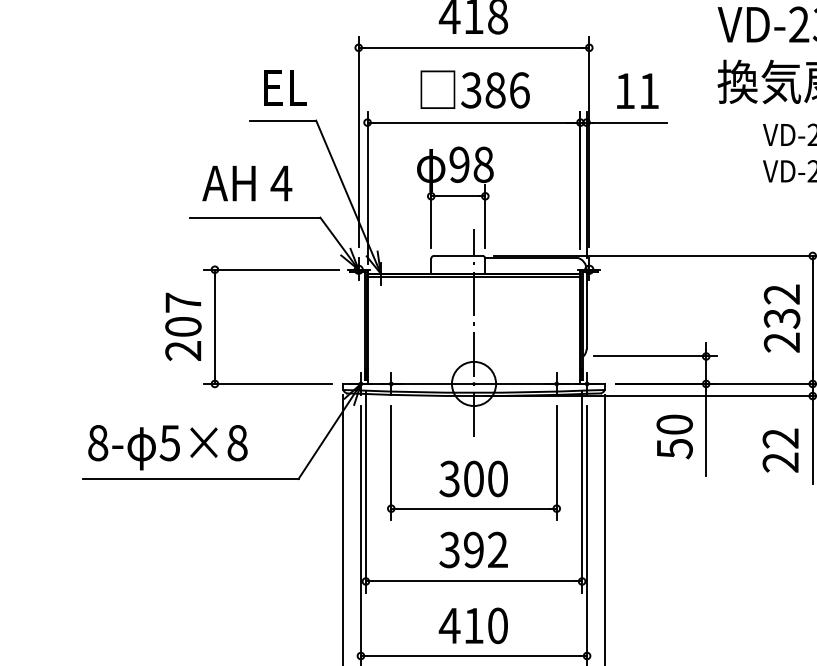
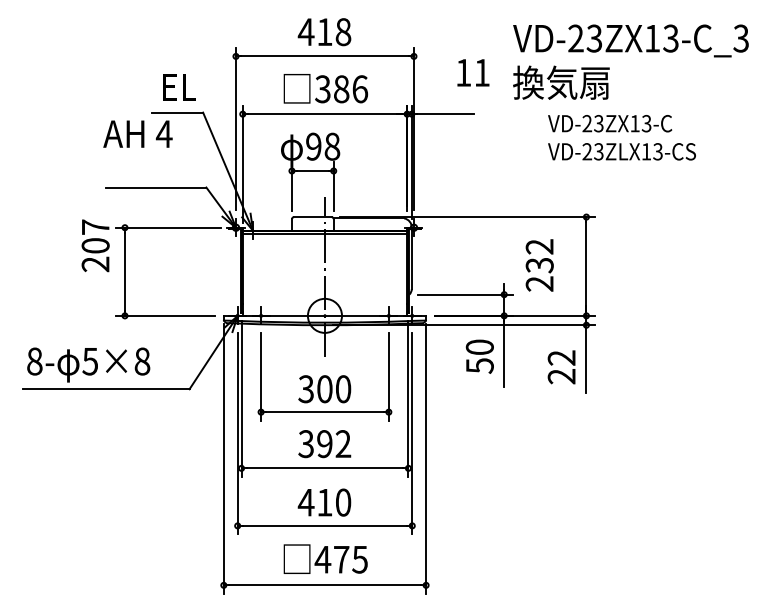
text: (637, 90) -> (473, 72), moved
text: (246, 182) -> (137, 133), moved
text: (781, 318) -> (539, 265), moved
text: (183, 326) -> (95, 245), moved

